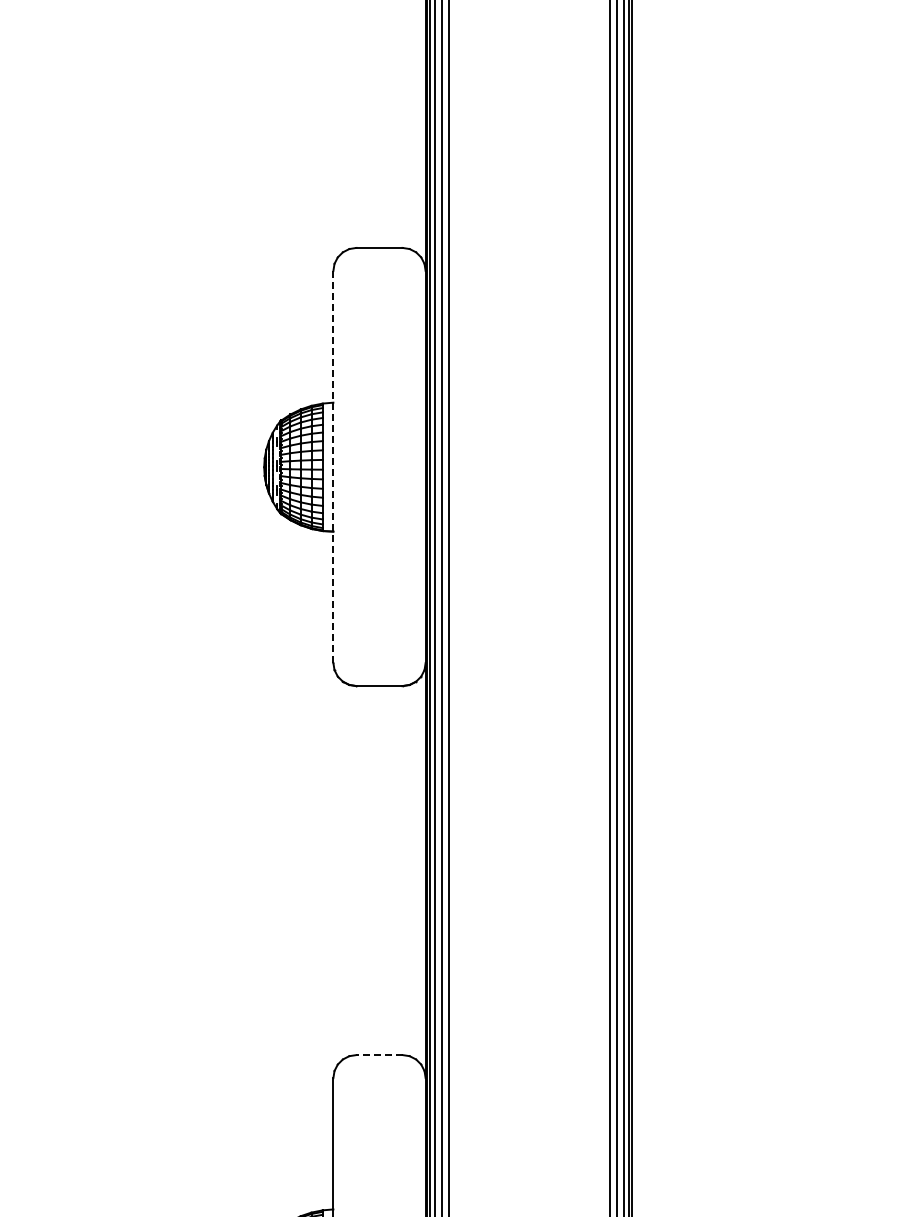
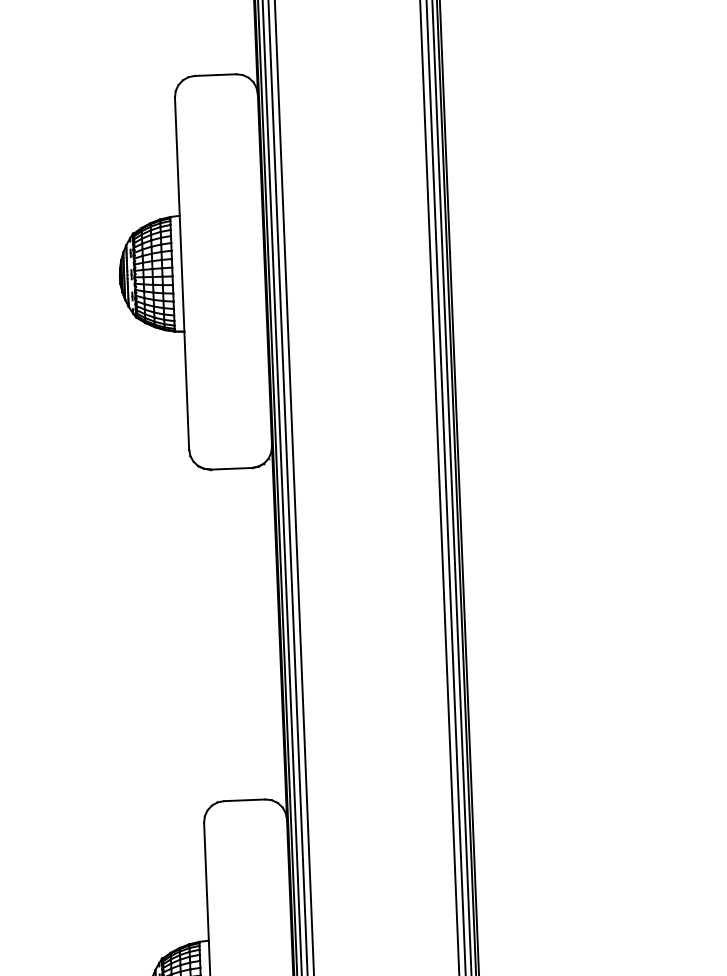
line: (333, 467) -> (182, 274), dashed -> solid
line: (379, 1055) -> (244, 800), dashed -> solid

